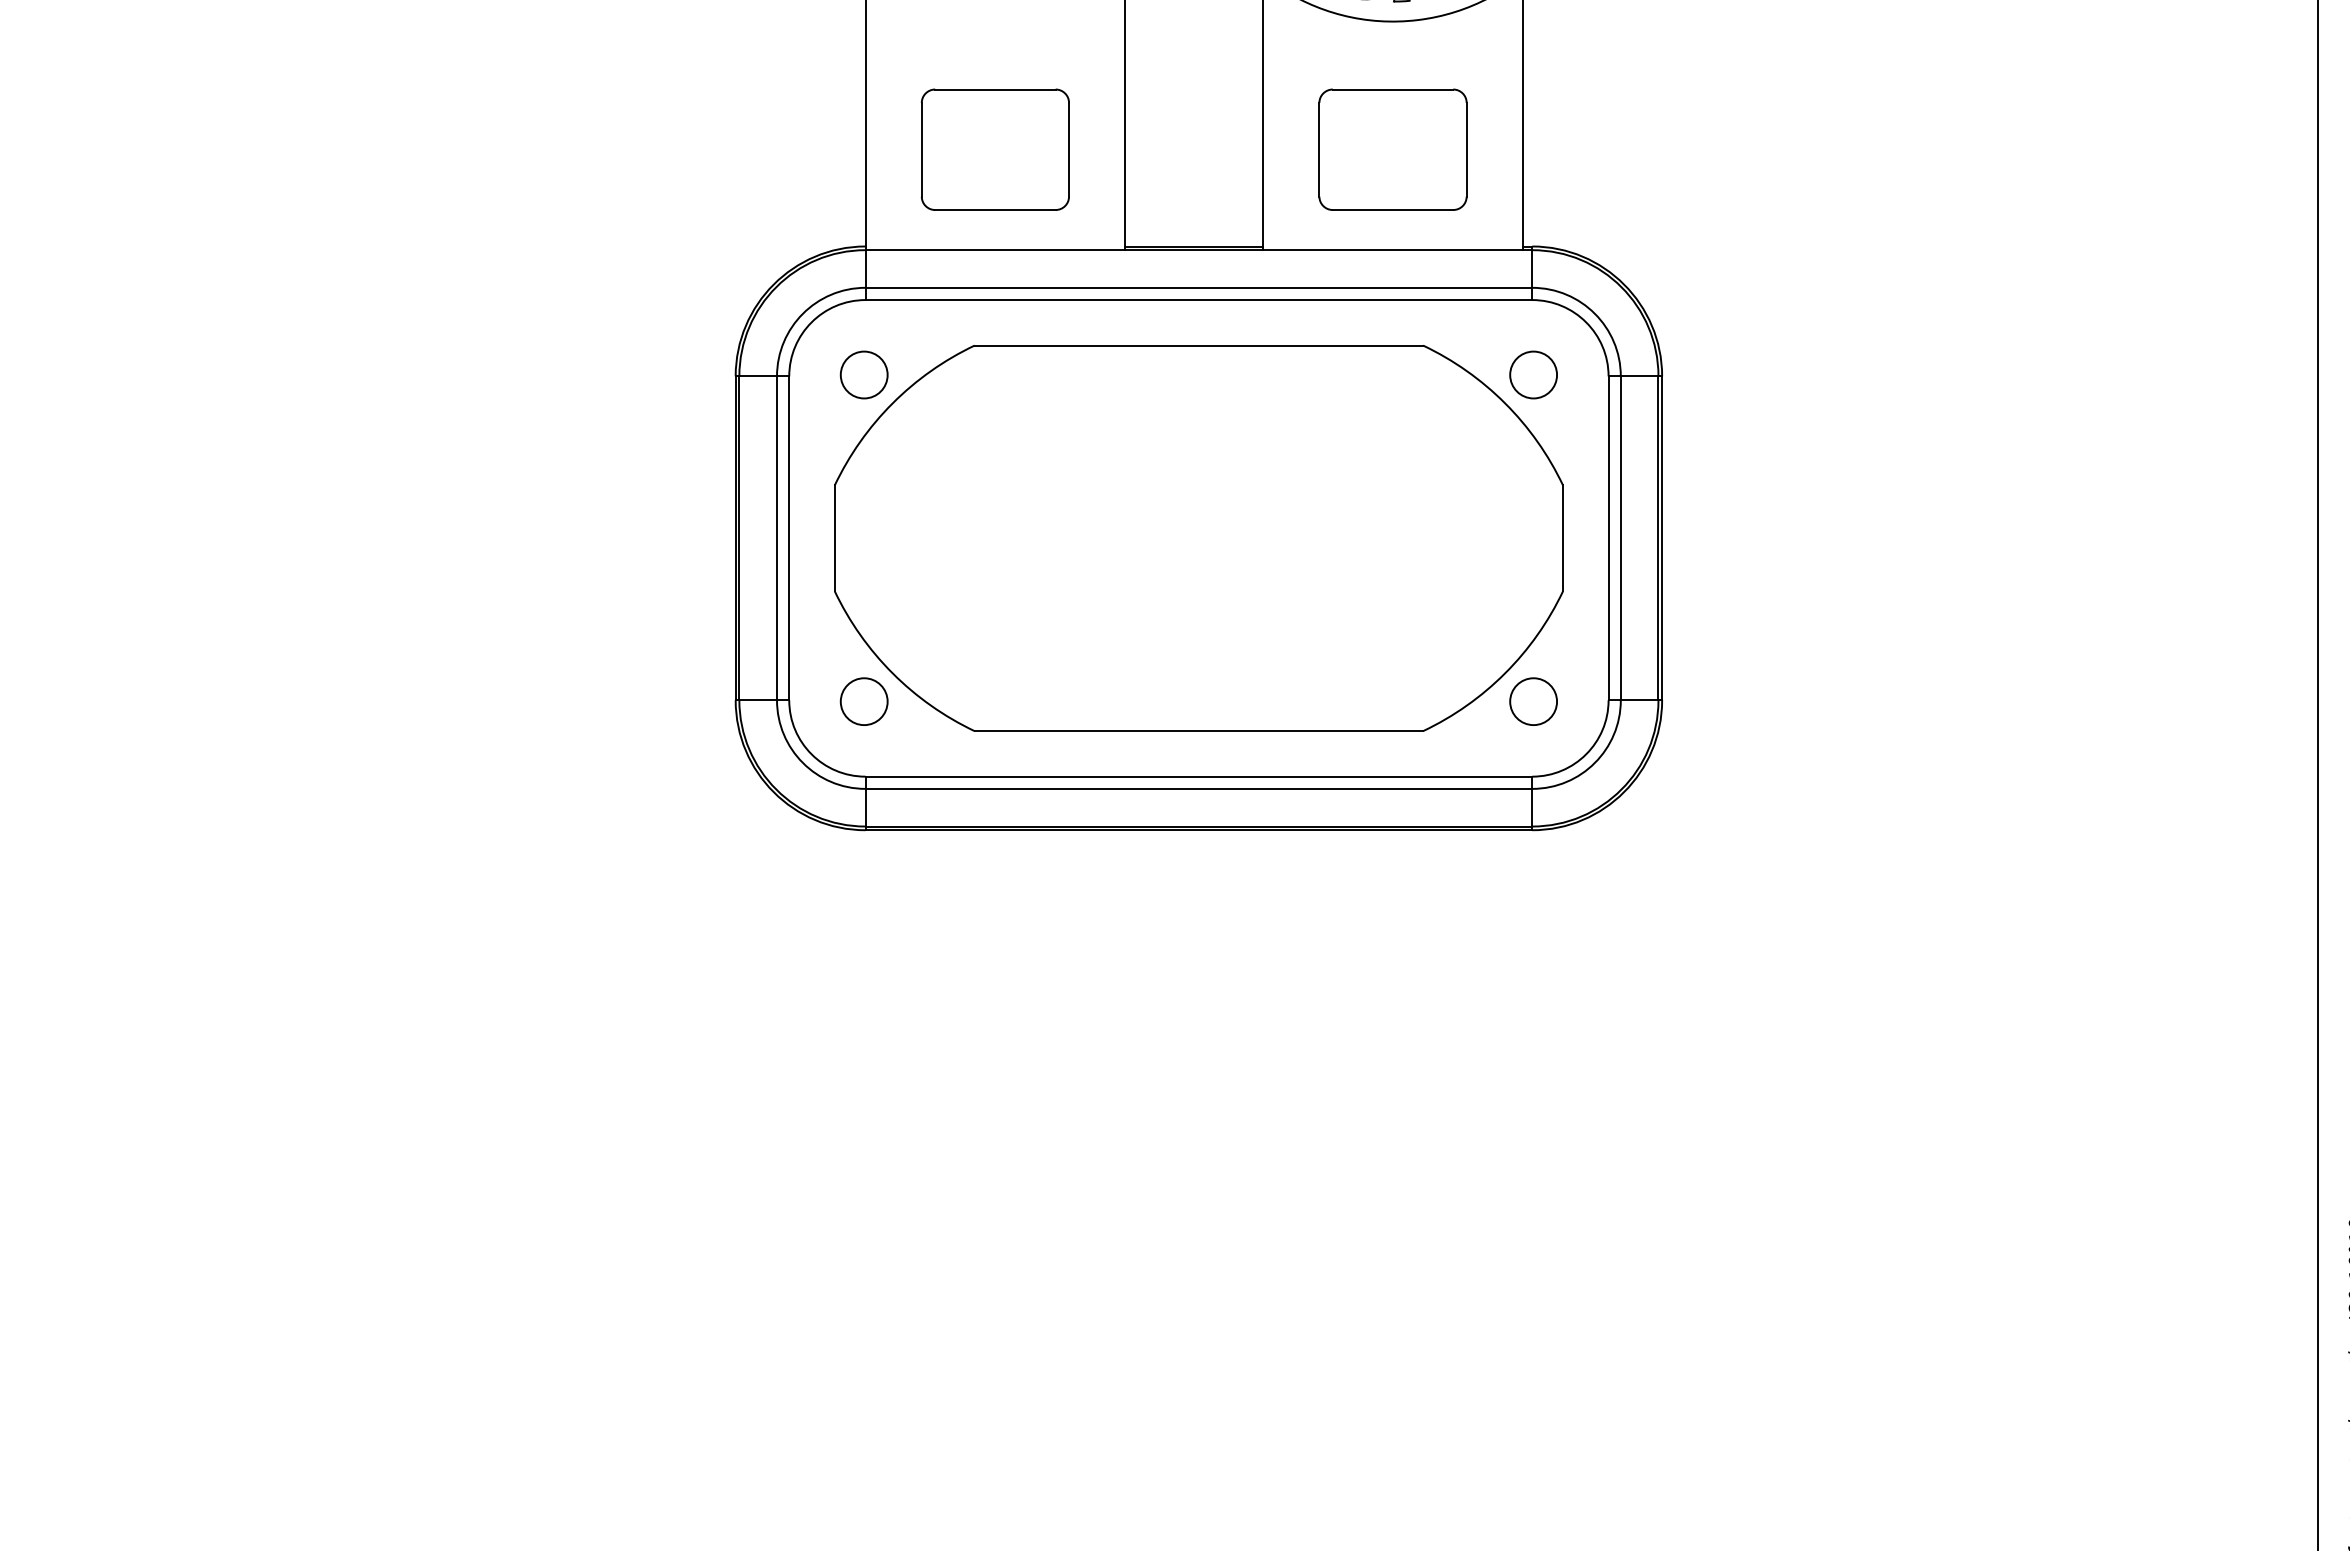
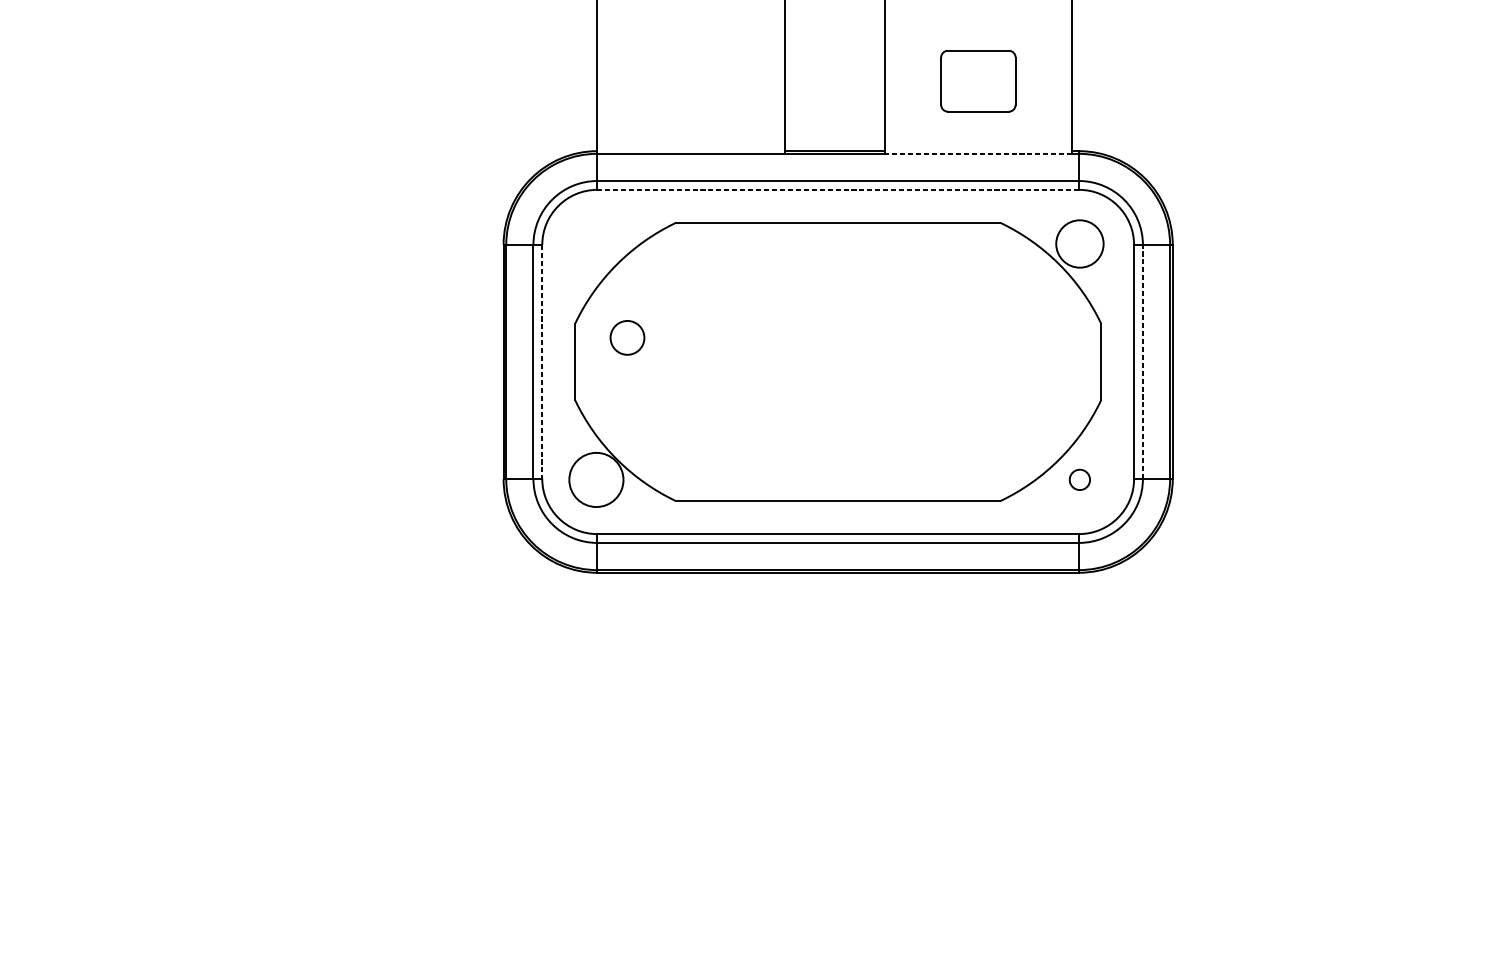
part: (994, 149) -> (690, 81), removed
part: (1392, 149) -> (978, 81), size x0.7
line: (1393, 250) -> (978, 154), solid -> dashed
line: (1198, 300) -> (837, 190), solid -> dashed
circle: (863, 374) -> (626, 337), moved
circle: (1533, 374) -> (1079, 243), size x1.4
line: (789, 538) -> (542, 362), solid -> dashed
line: (1620, 538) -> (1142, 362), solid -> dashed
circle: (863, 701) -> (595, 479), size x1.6
circle: (1533, 701) -> (1079, 479), size x0.6

